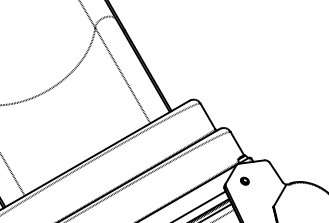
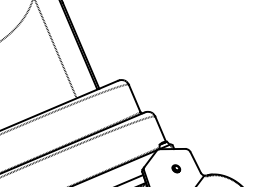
part: (244, 180) -> (176, 168), moved

